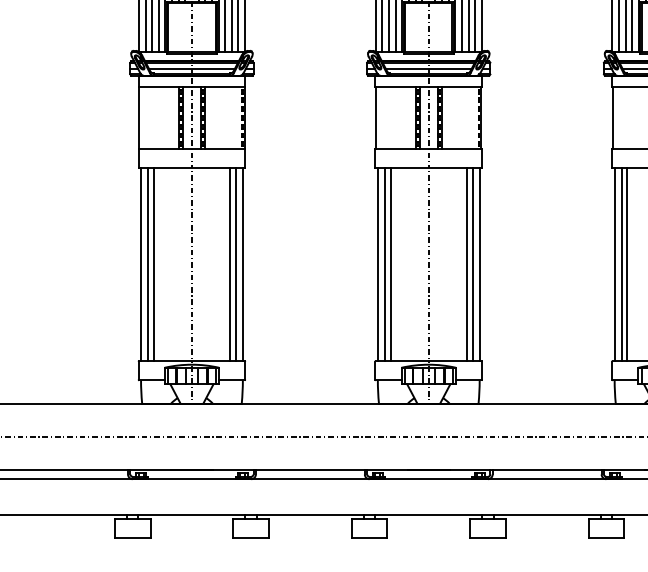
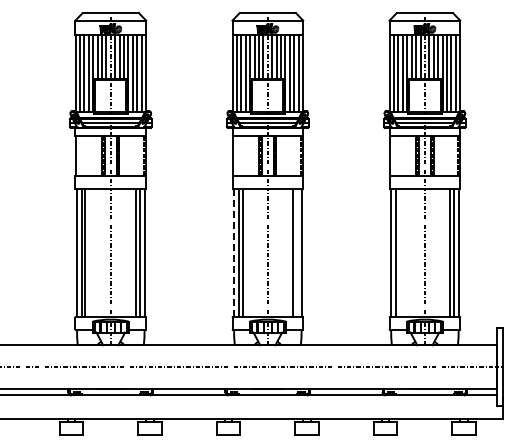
line: (378, 263) -> (234, 252), solid -> dashed
line: (471, 265) -> (296, 253), removed
line: (627, 265) -> (399, 253), removed

